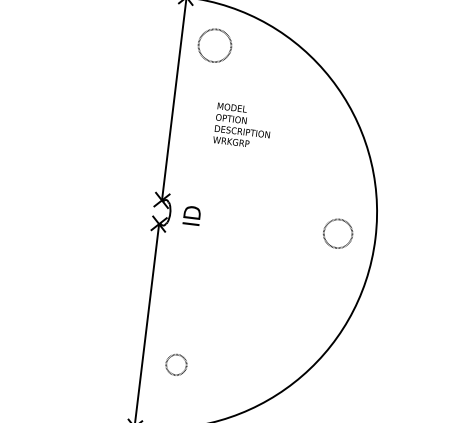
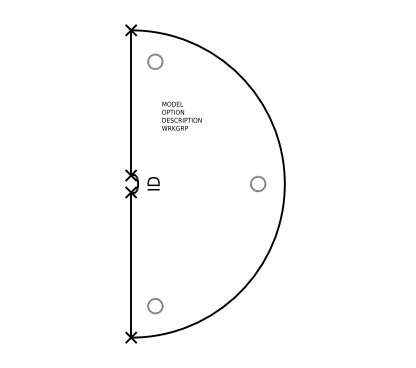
circle: (215, 45) -> (155, 61), size x0.62
circle: (338, 233) -> (258, 183), size x0.71
circle: (176, 365) -> (155, 306), moved

